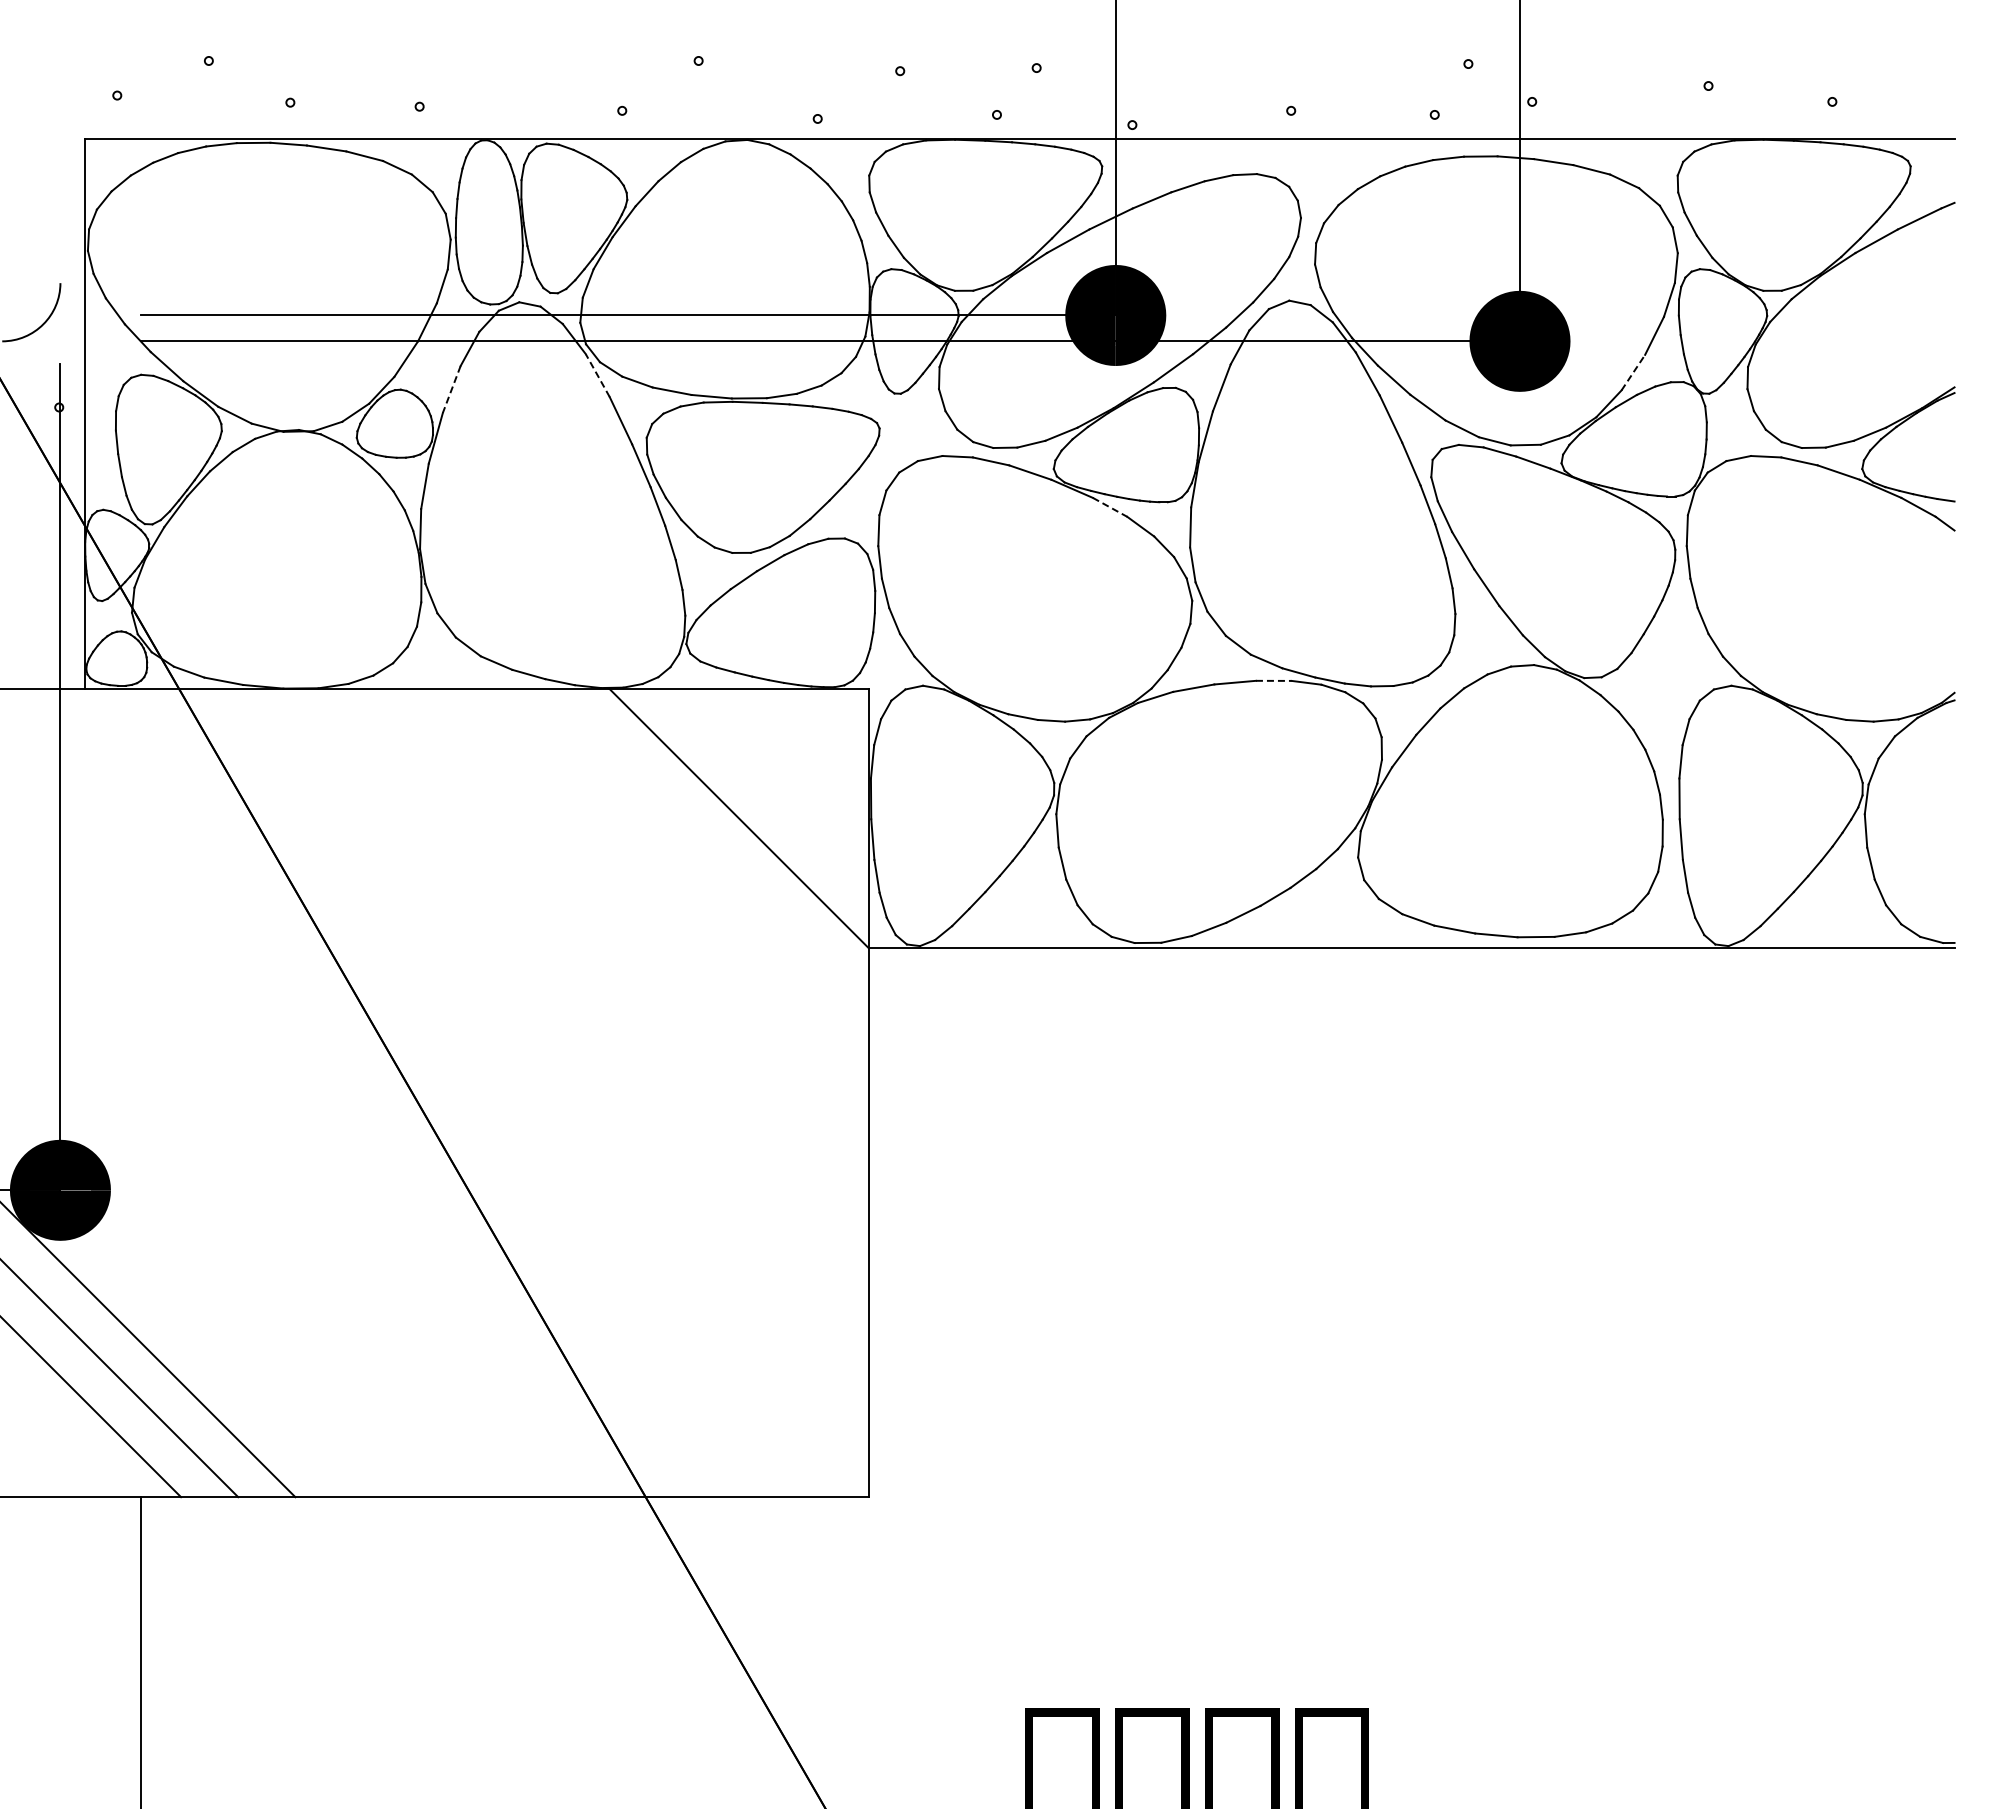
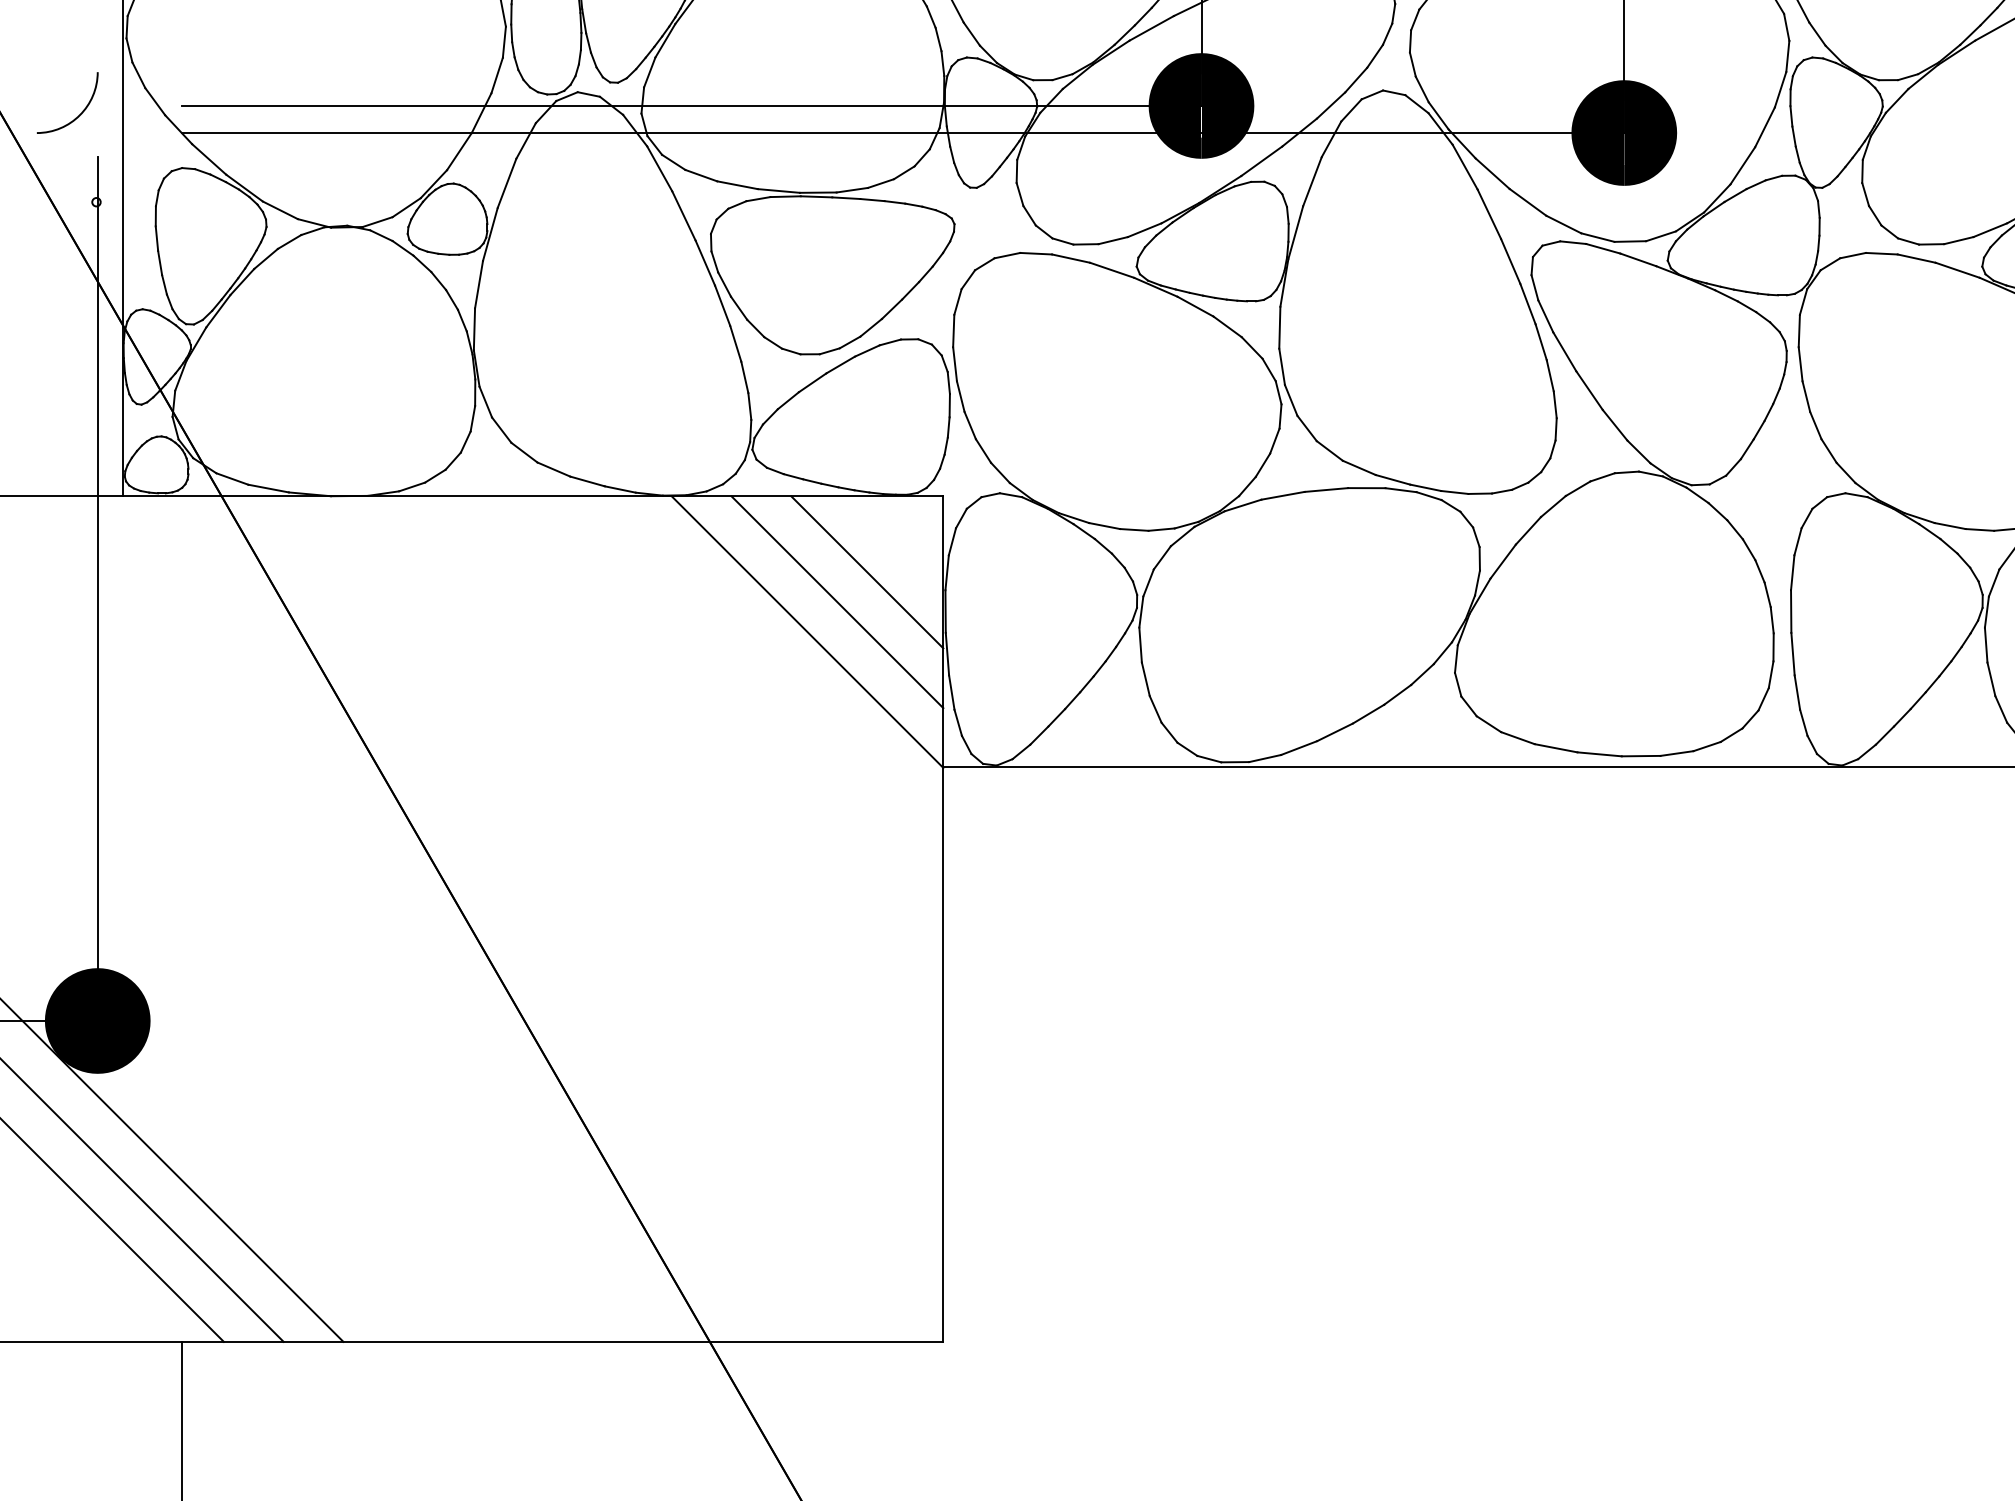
line: (1633, 372) -> (1743, 165), dashed -> solid
line: (597, 375) -> (659, 168), dashed -> solid
line: (451, 389) -> (506, 183), dashed -> solid
line: (1110, 507) -> (1196, 306), dashed -> solid
line: (1273, 680) -> (1366, 487), dashed -> solid
line: (795, 761) -> (866, 572), added
line: (767, 789) -> (837, 601), added

